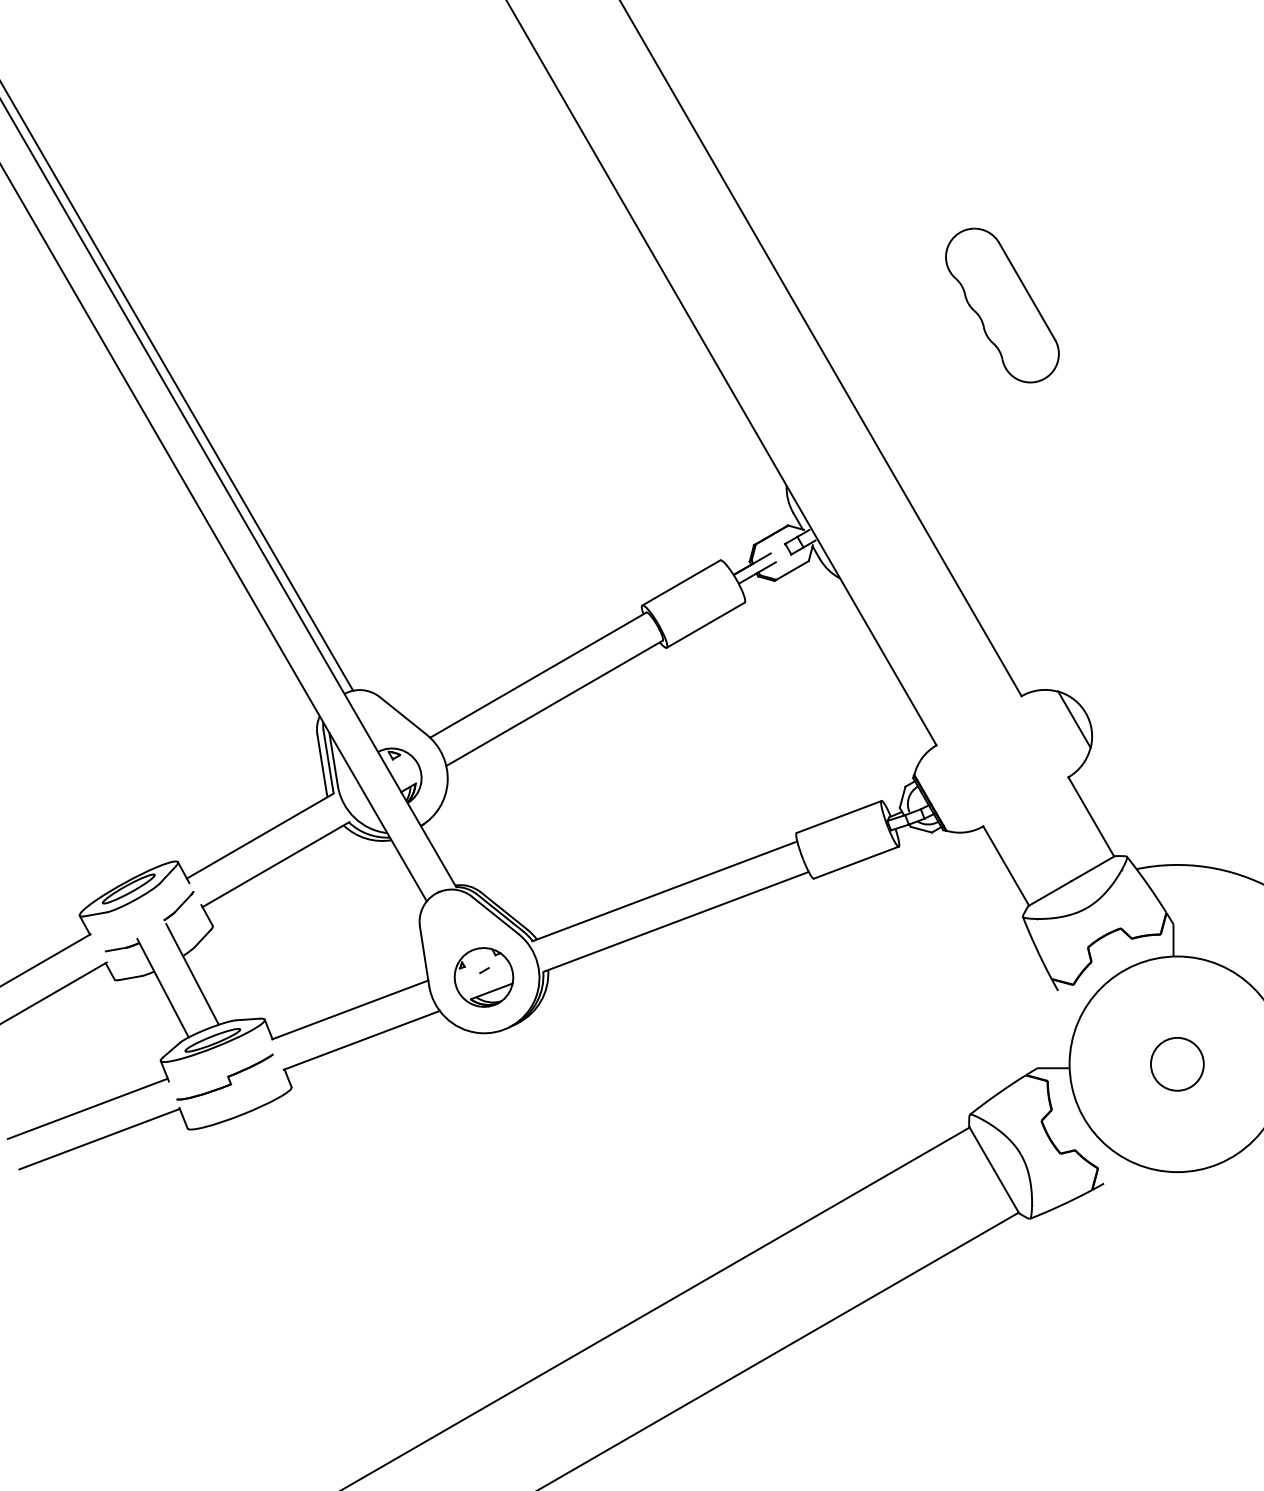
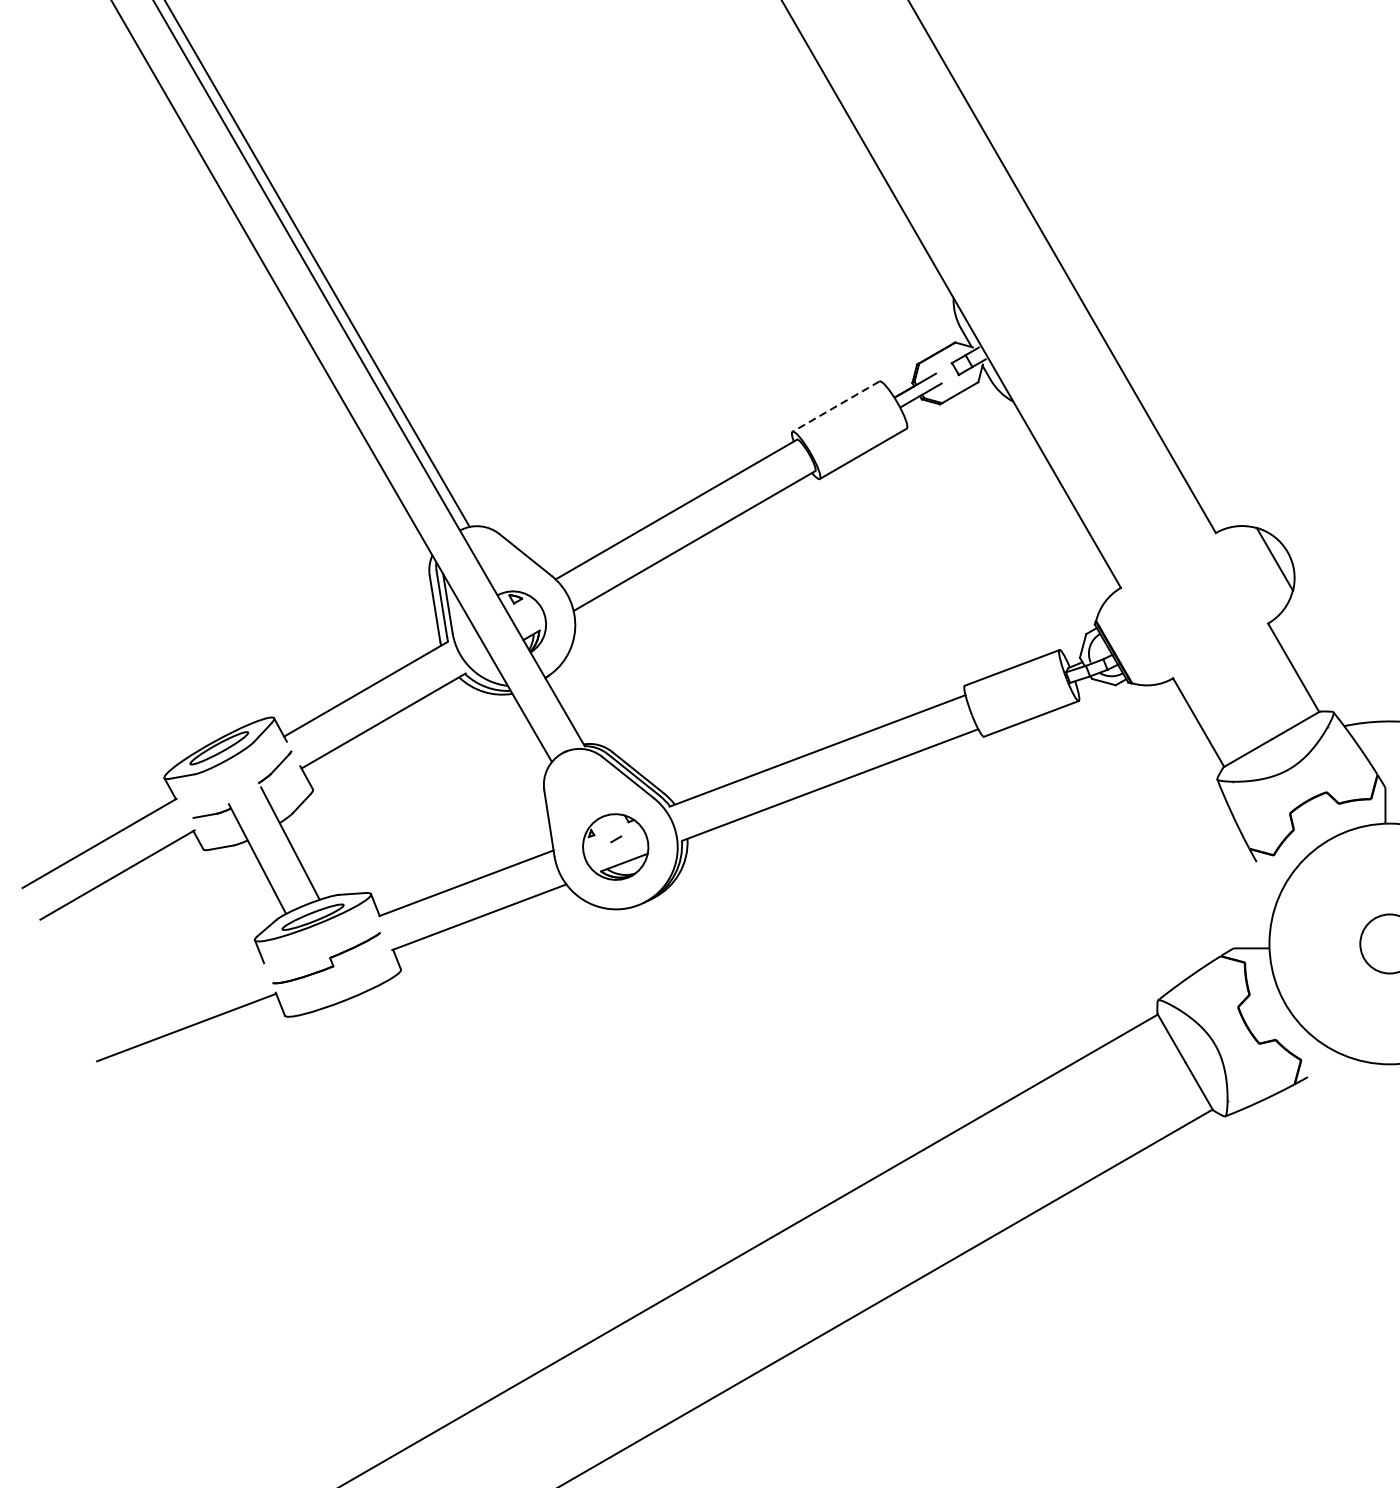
part: (1002, 305) -> (1194, 96), removed
line: (680, 583) -> (835, 407), solid -> dashed
line: (87, 1108) -> (173, 993), removed

